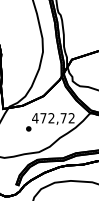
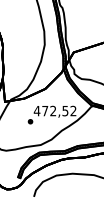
text: (63, 118) -> (65, 111), 472,72 -> 472,52

